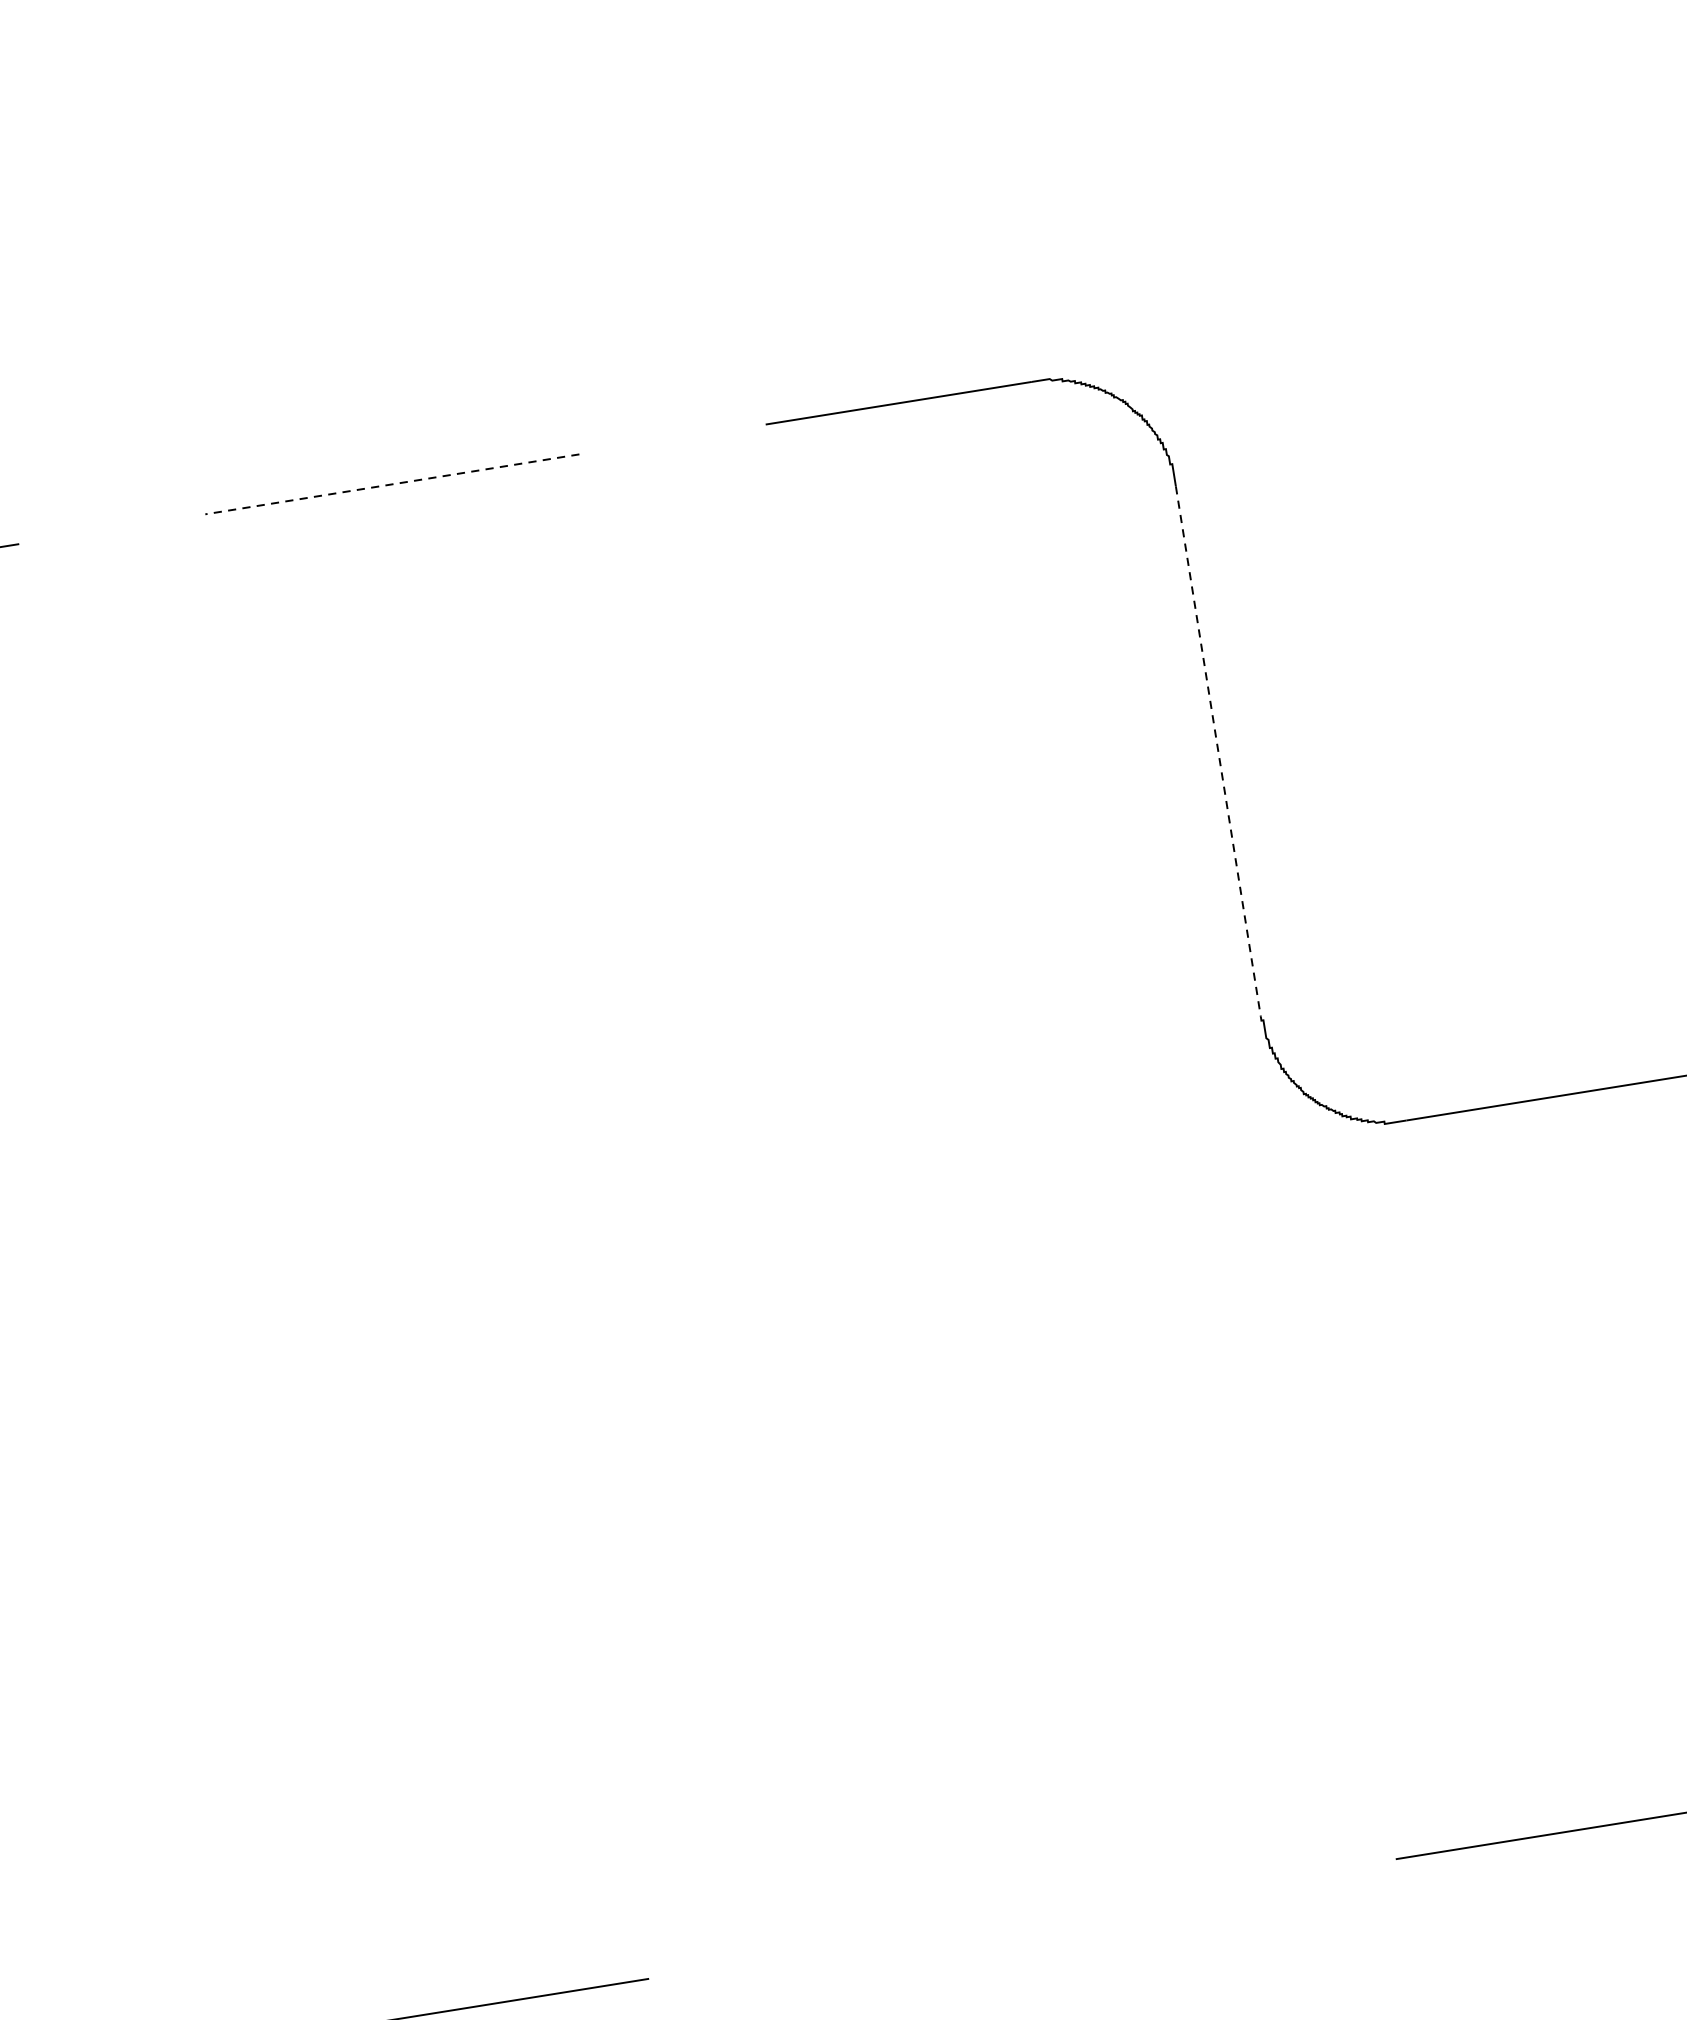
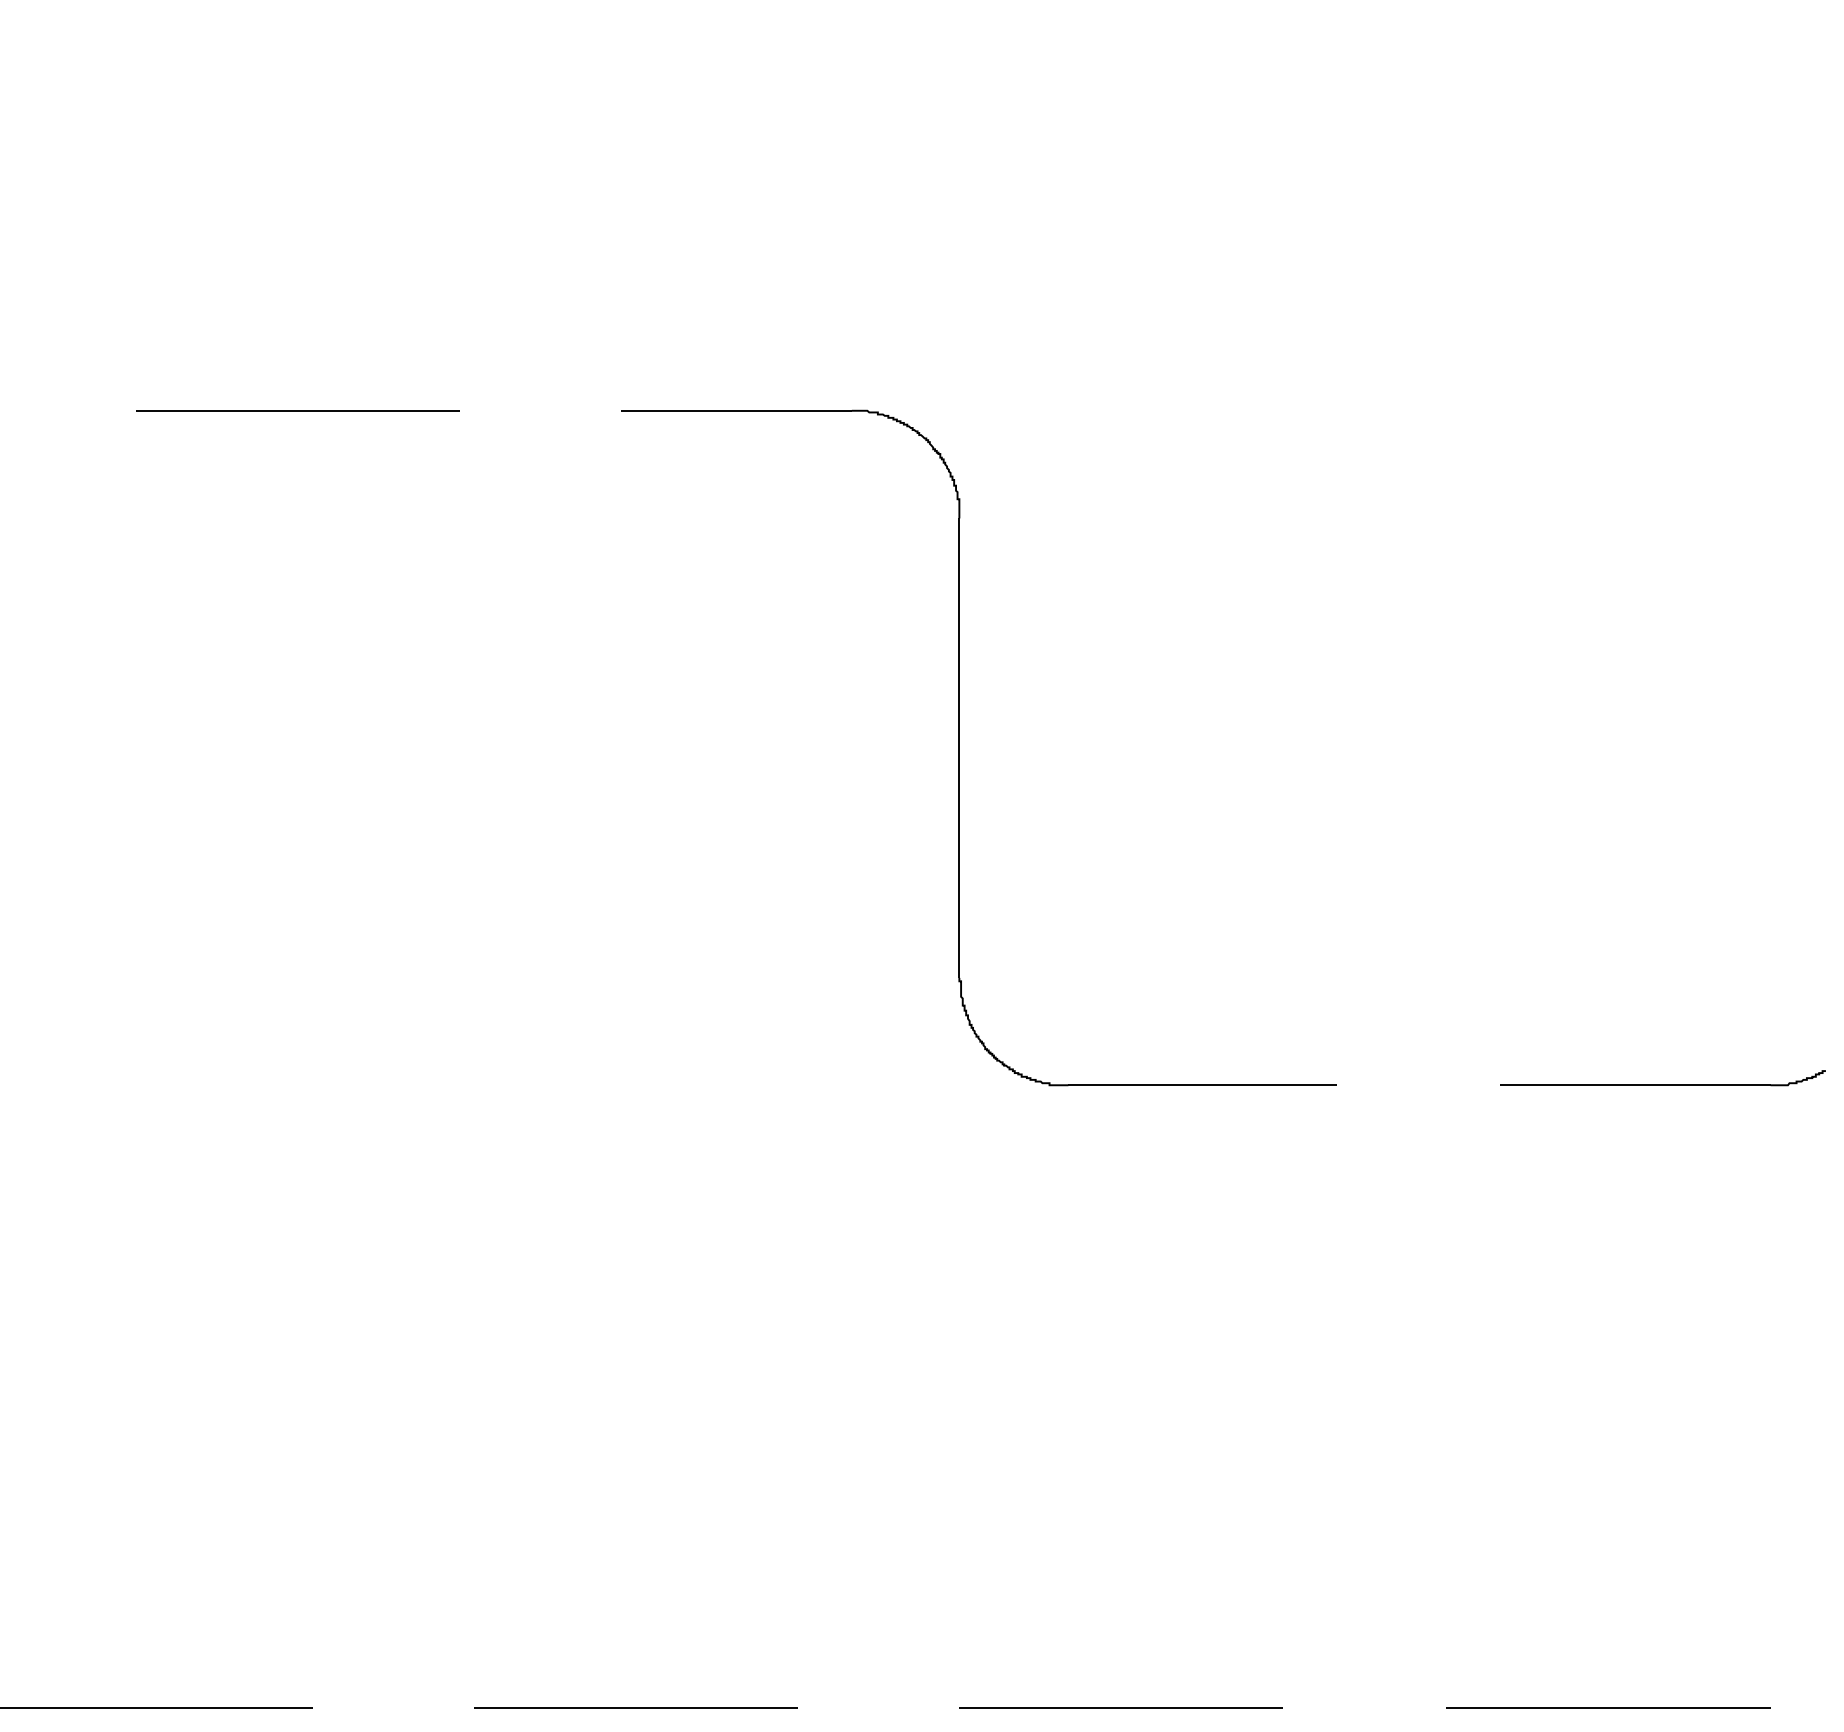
line: (391, 484) -> (297, 410), dashed -> solid
line: (1218, 751) -> (959, 748), dashed -> solid
line: (1021, 1918) -> (635, 1707), added

